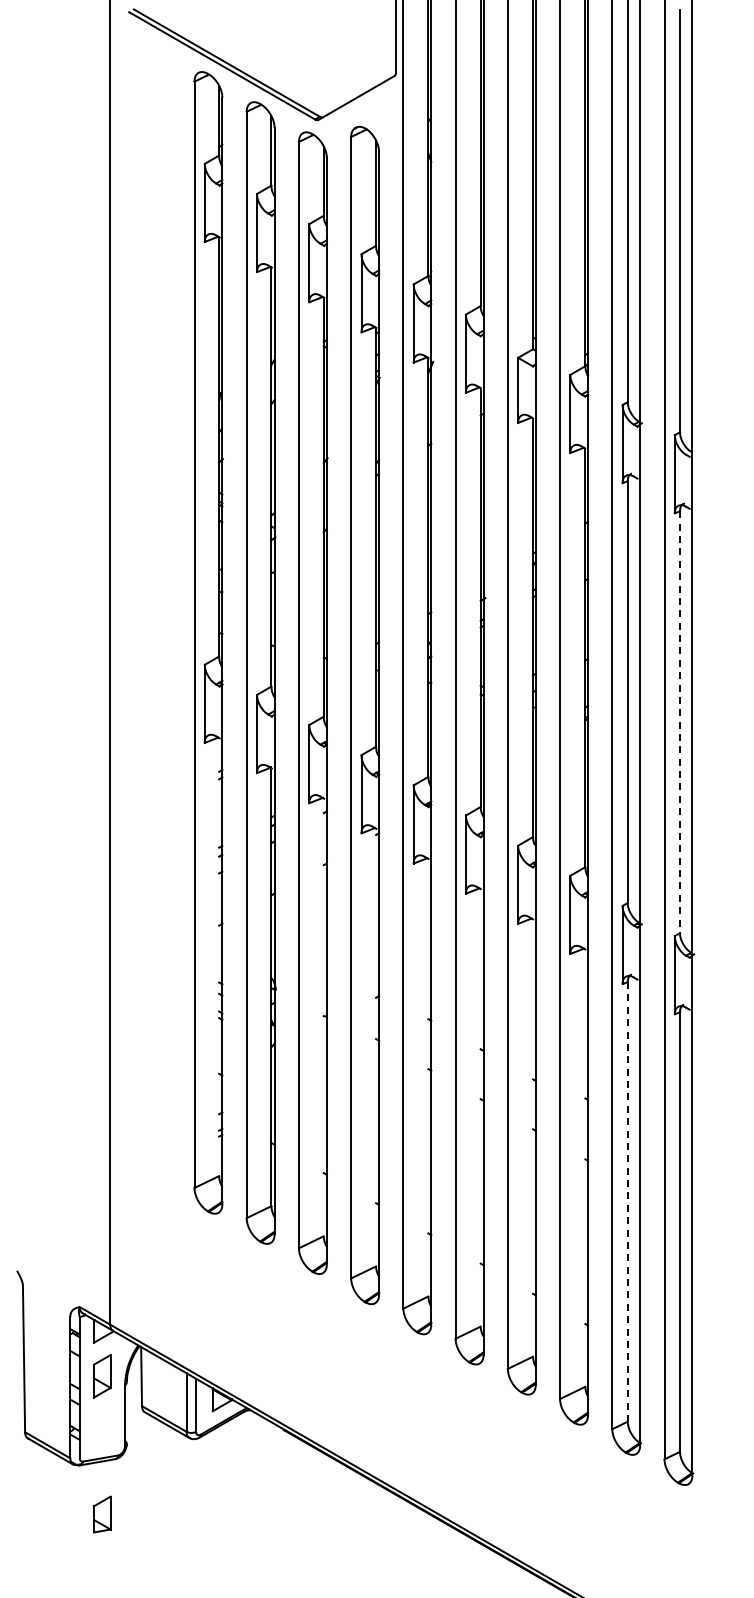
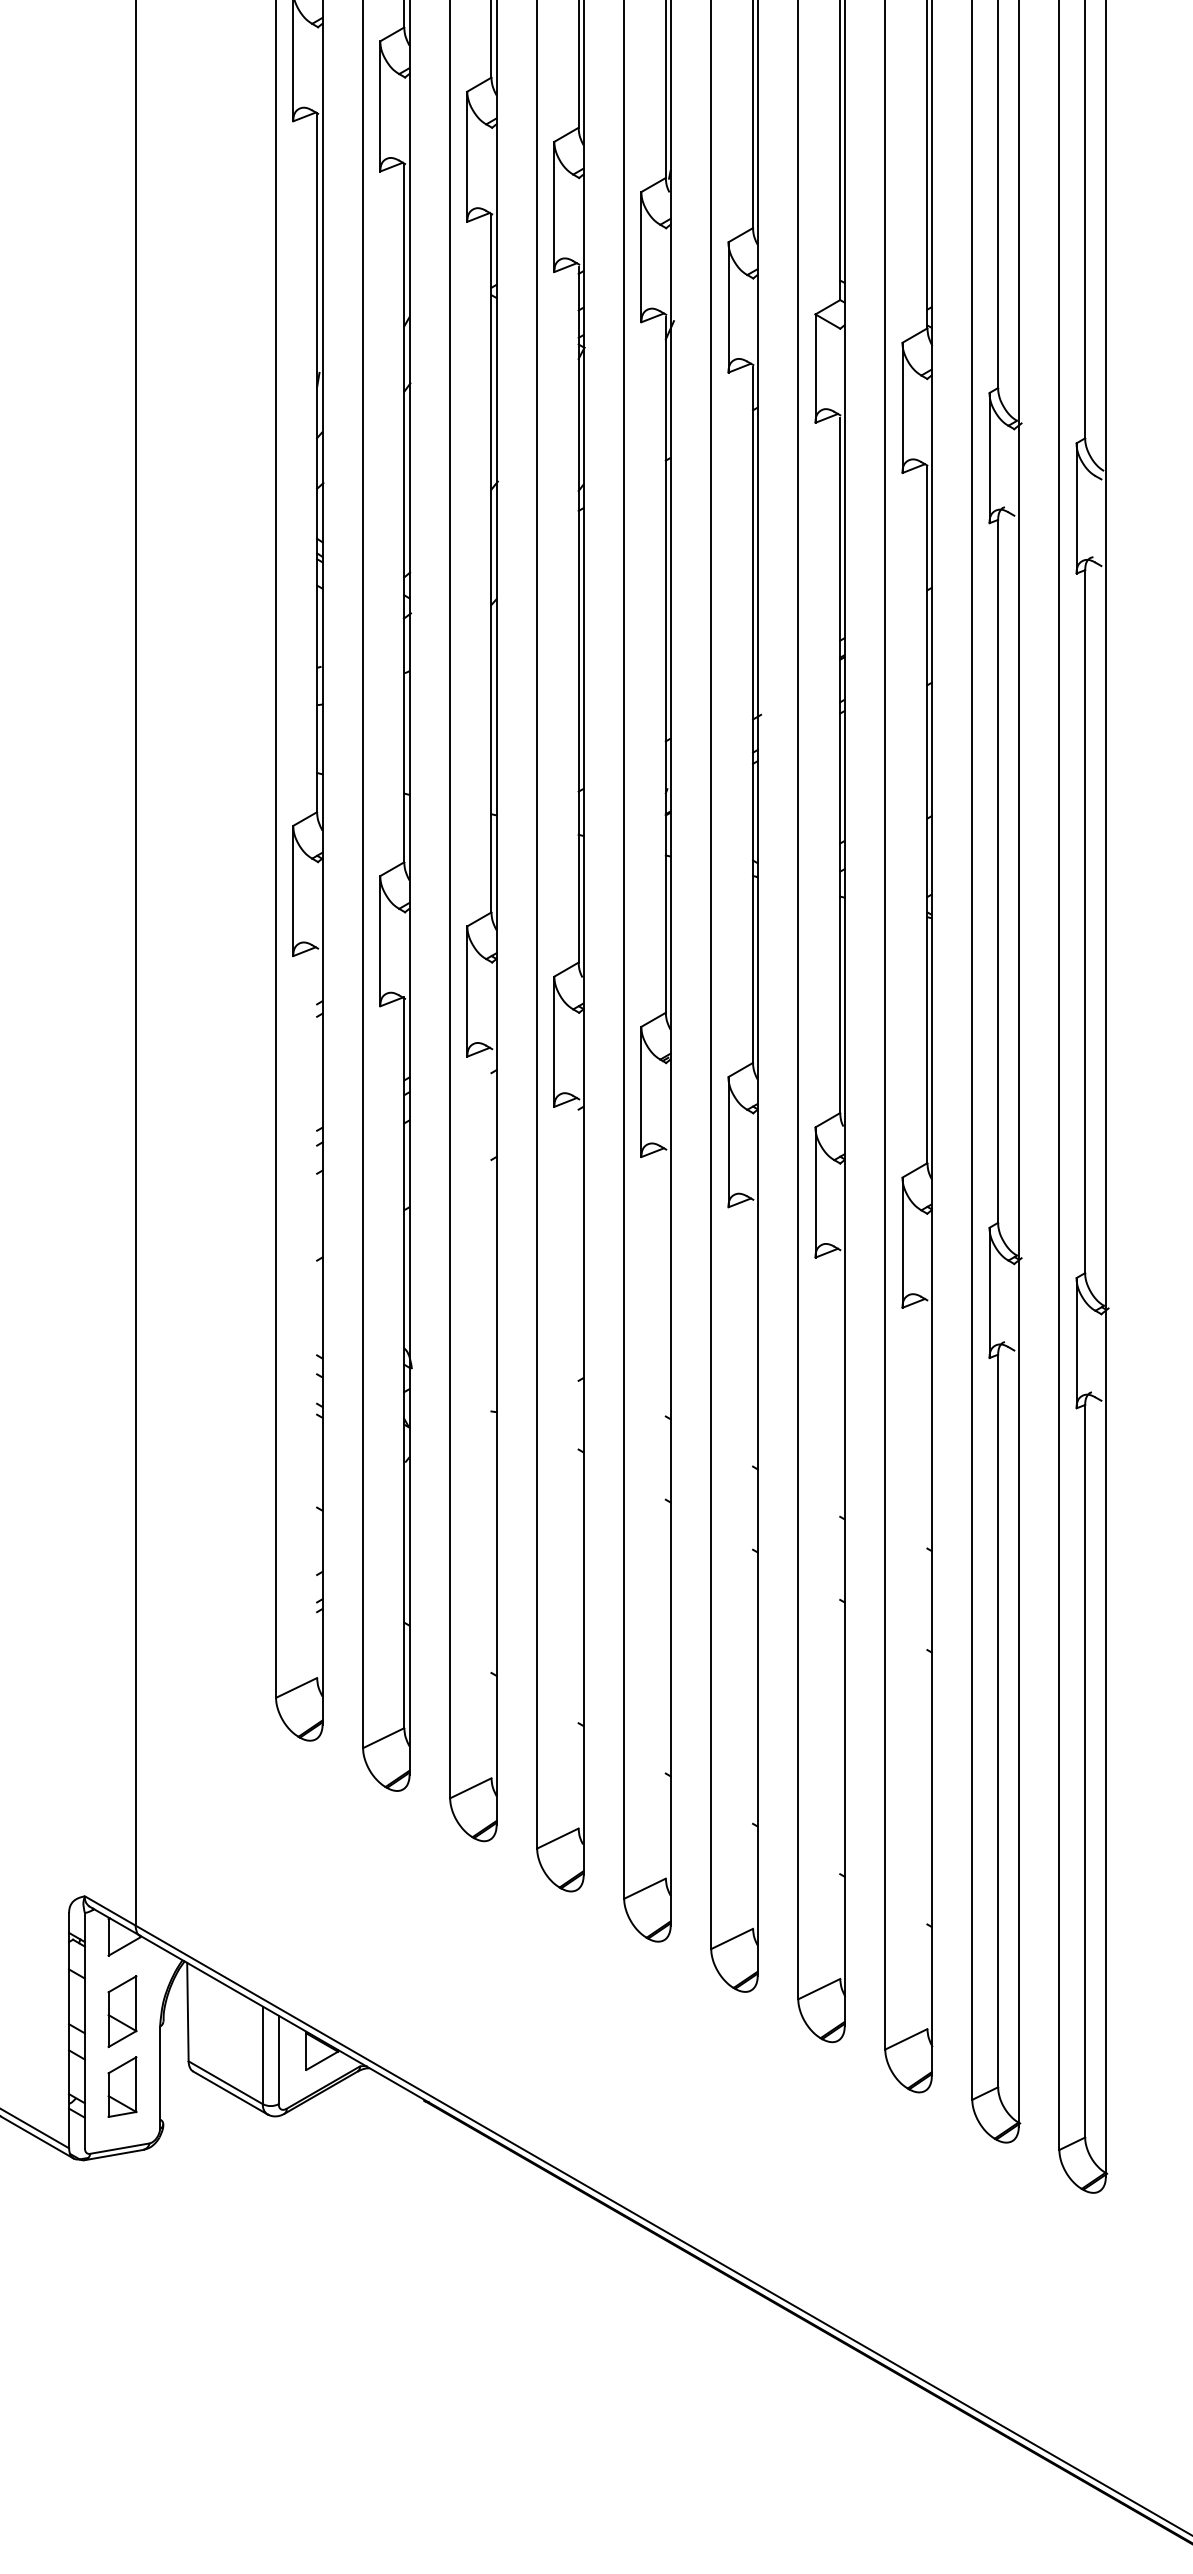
line: (680, 722) -> (1085, 922), dashed -> solid
line: (627, 1201) -> (997, 1720), dashed -> solid
part: (102, 1514) -> (122, 2086), moved

